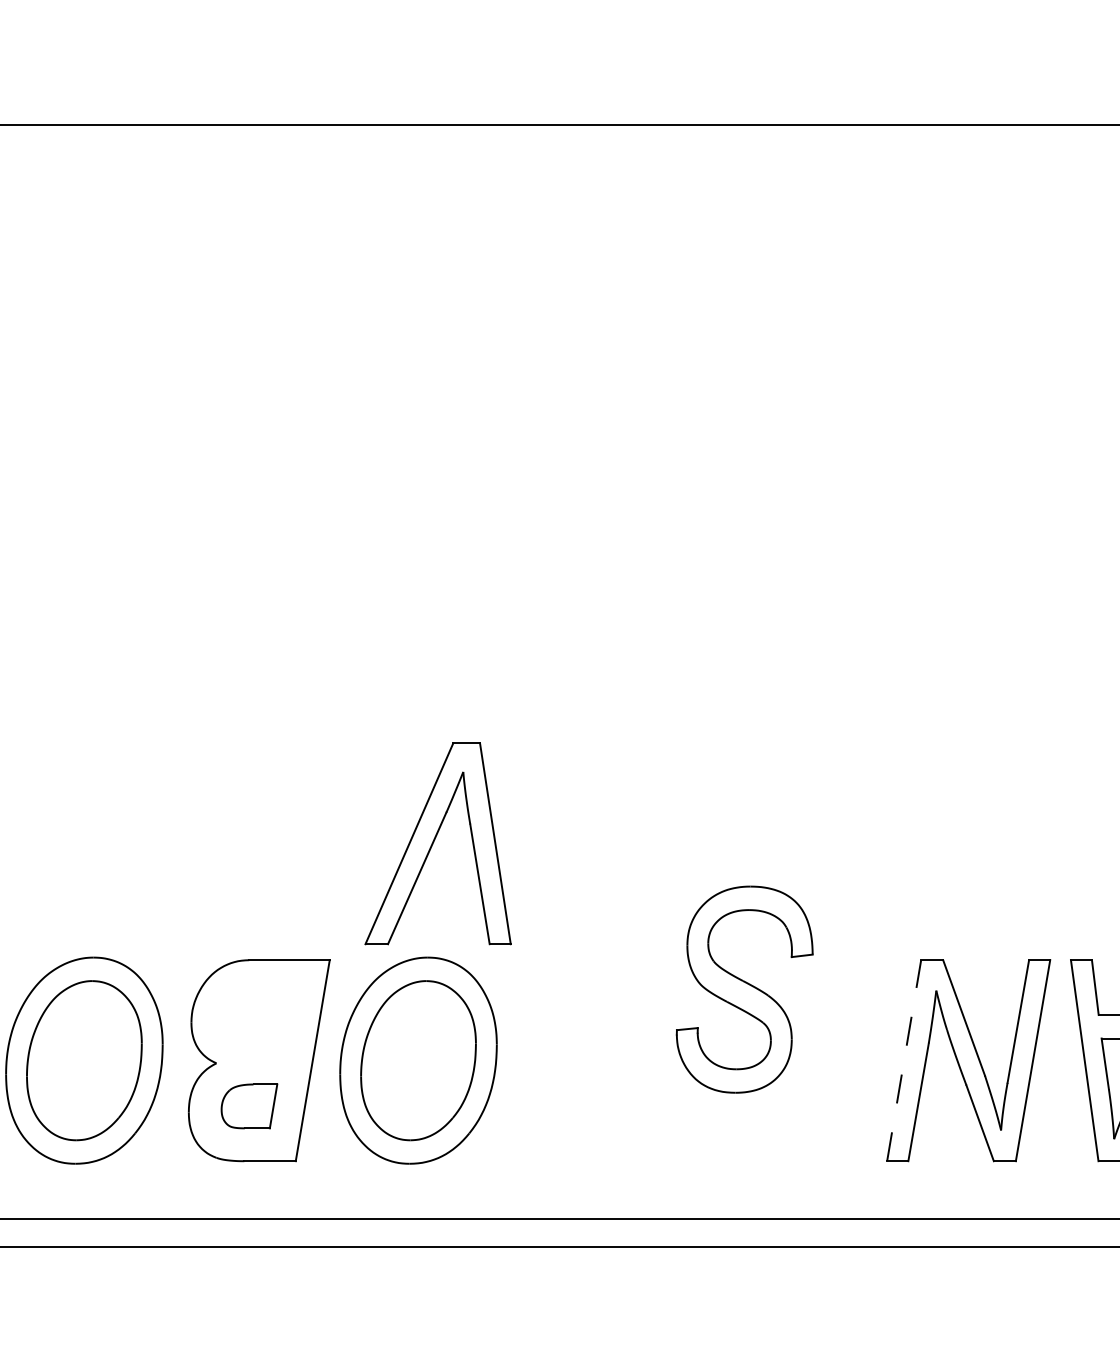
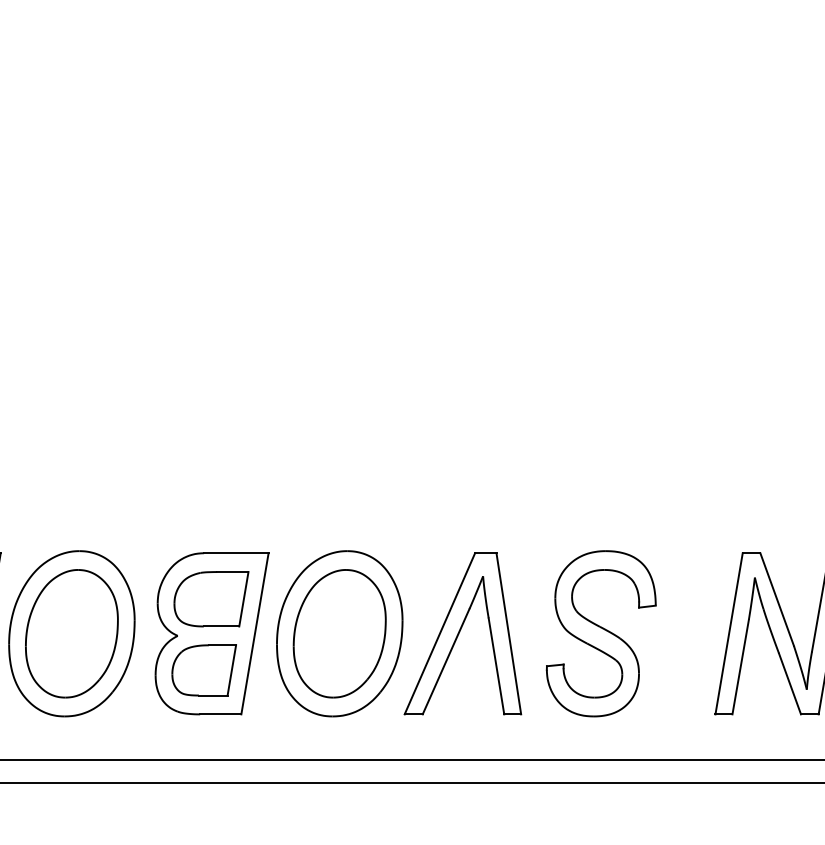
part: (437, 843) -> (462, 633), moved
part: (744, 989) -> (601, 633), moved
part: (258, 1017) -> (211, 599), added
line: (904, 1060) -> (729, 633), dashed -> solid
part: (249, 1106) -> (204, 670), size x1.43

